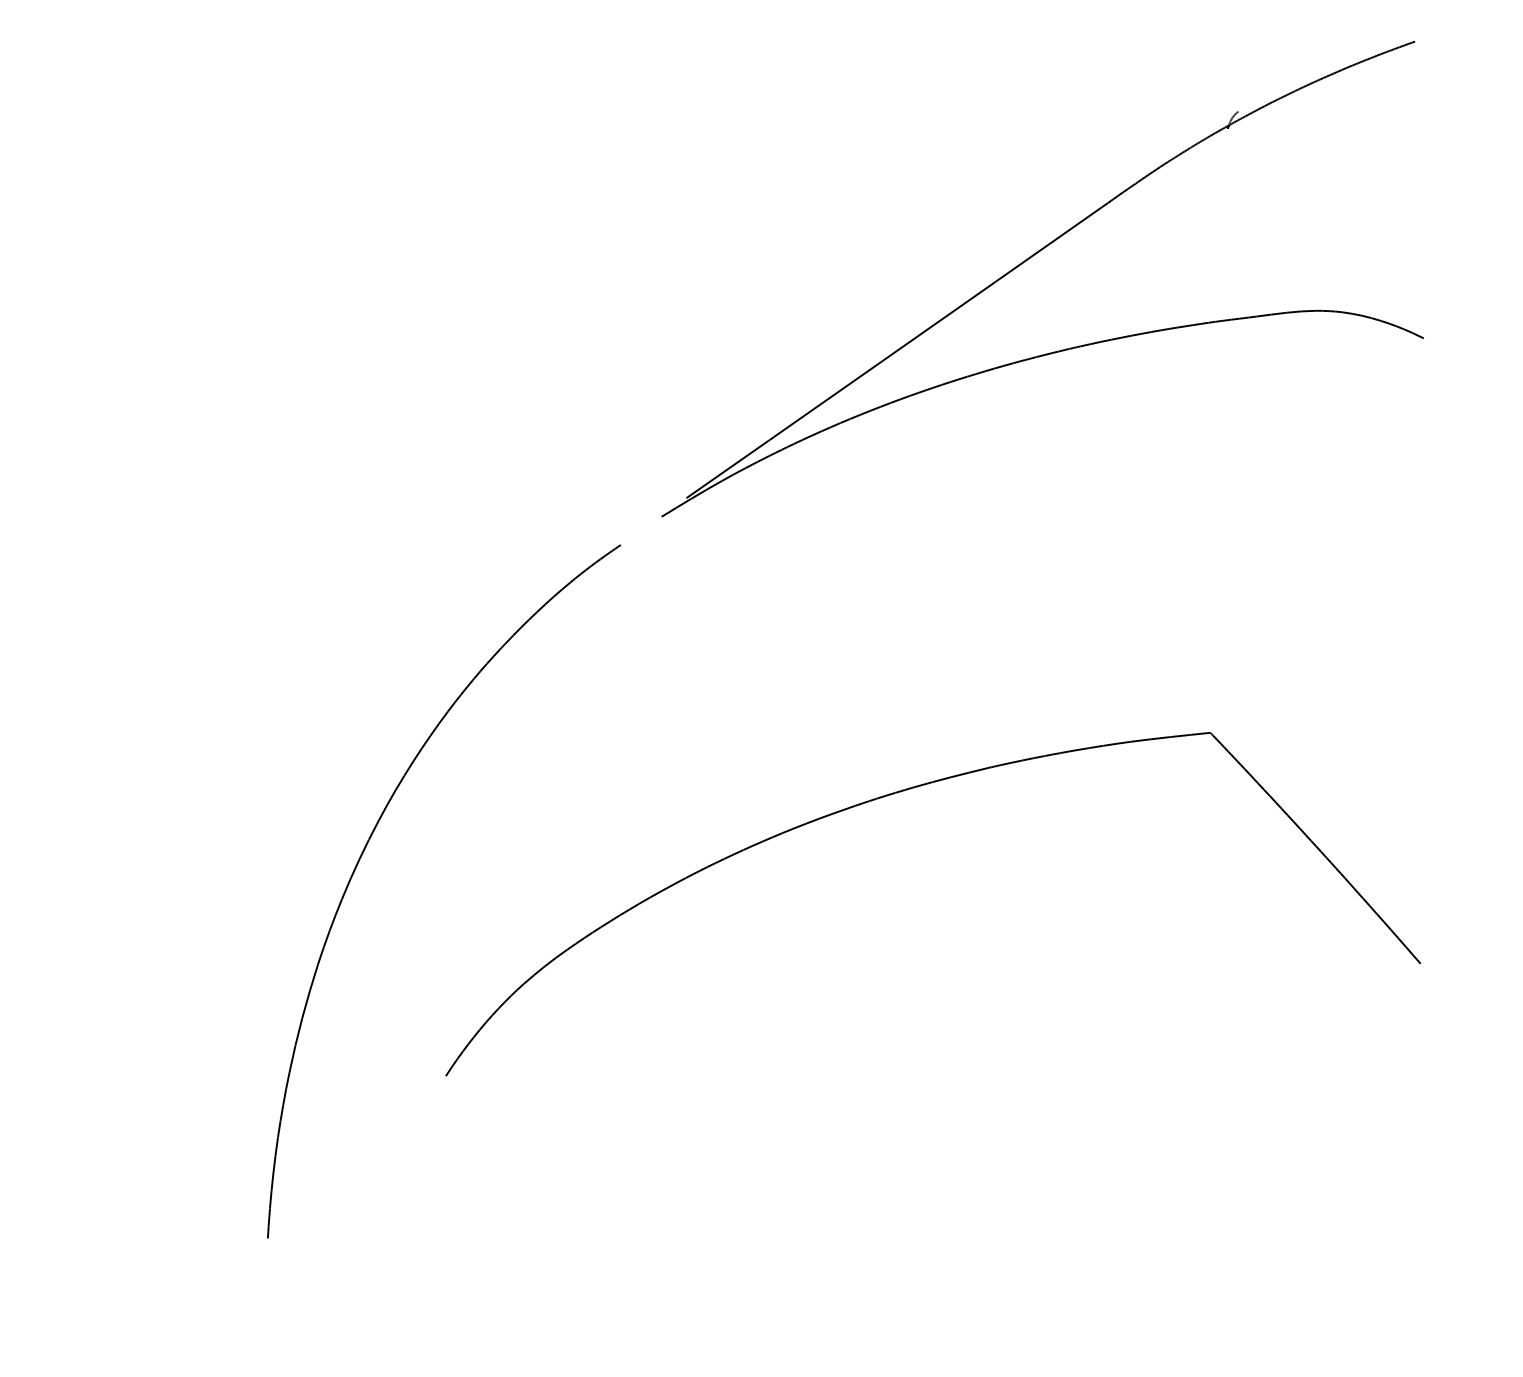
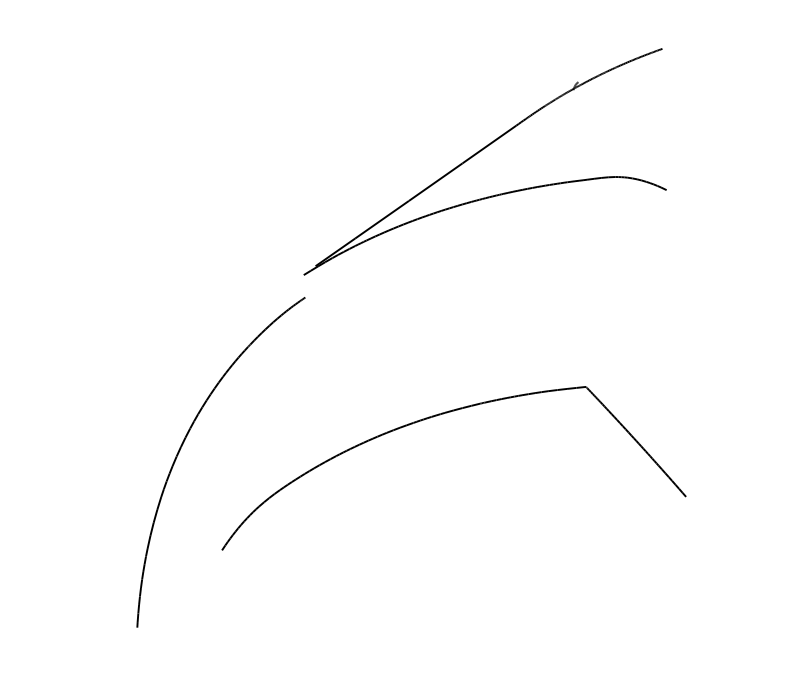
part: (1026, 263) -> (477, 154), moved

